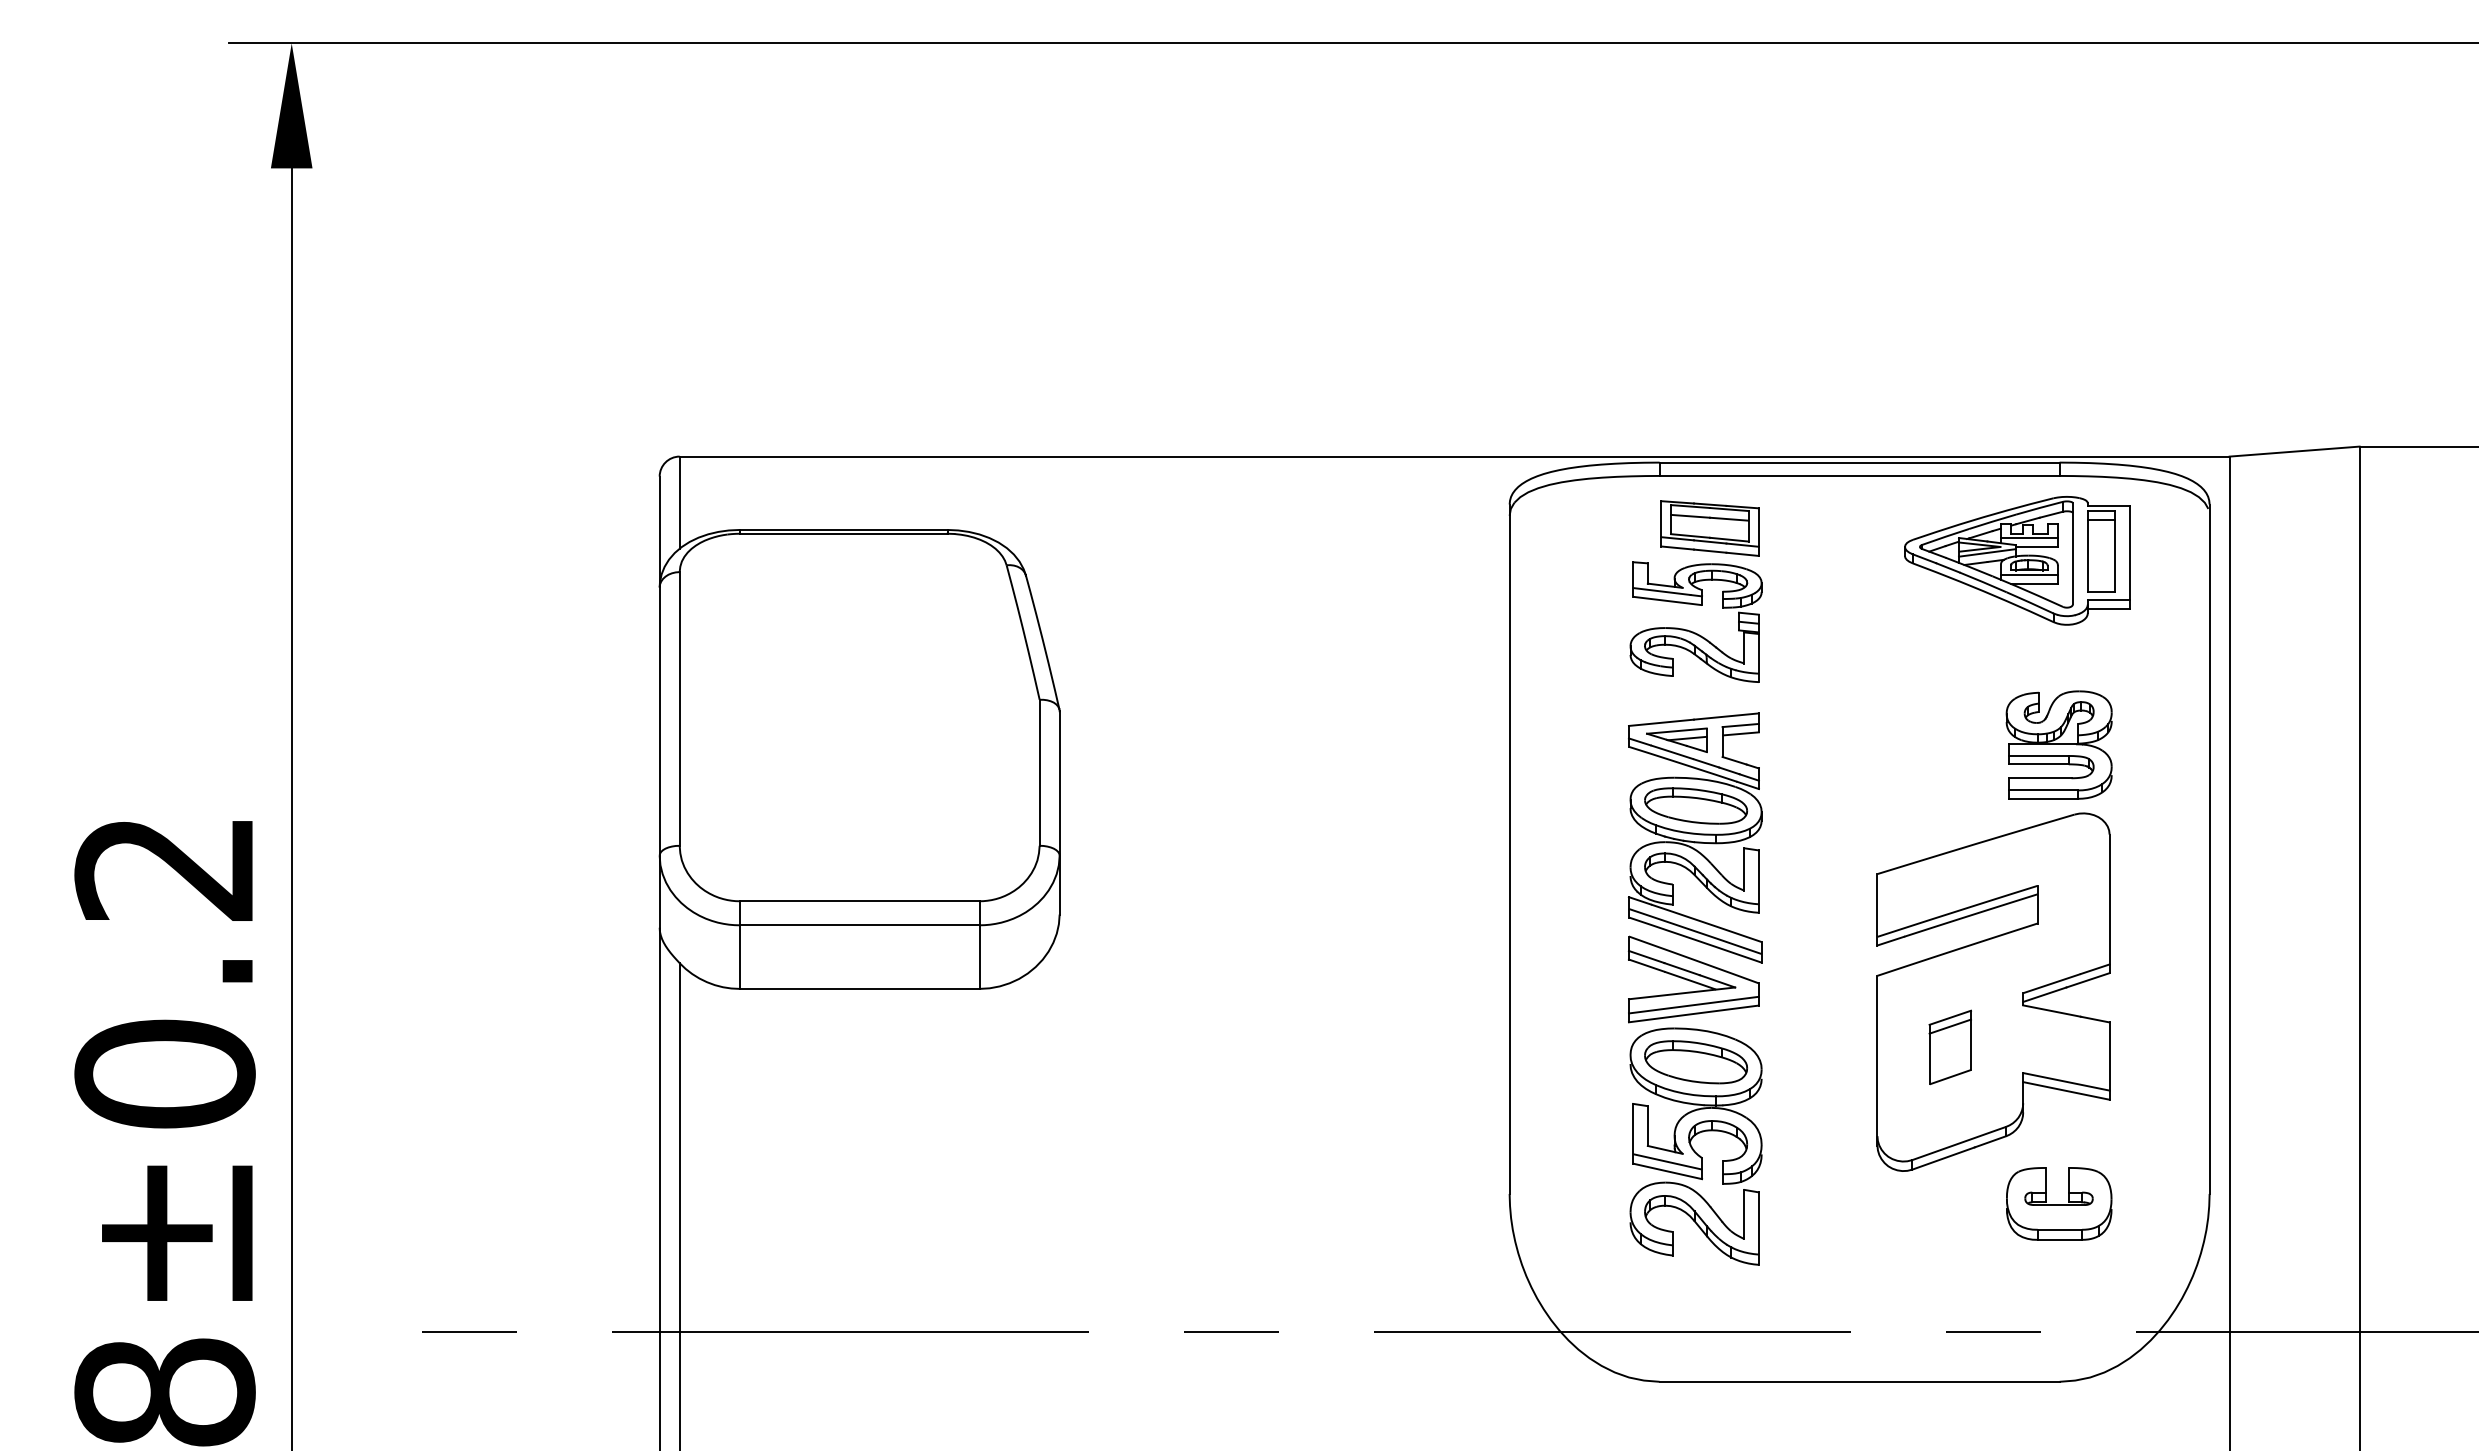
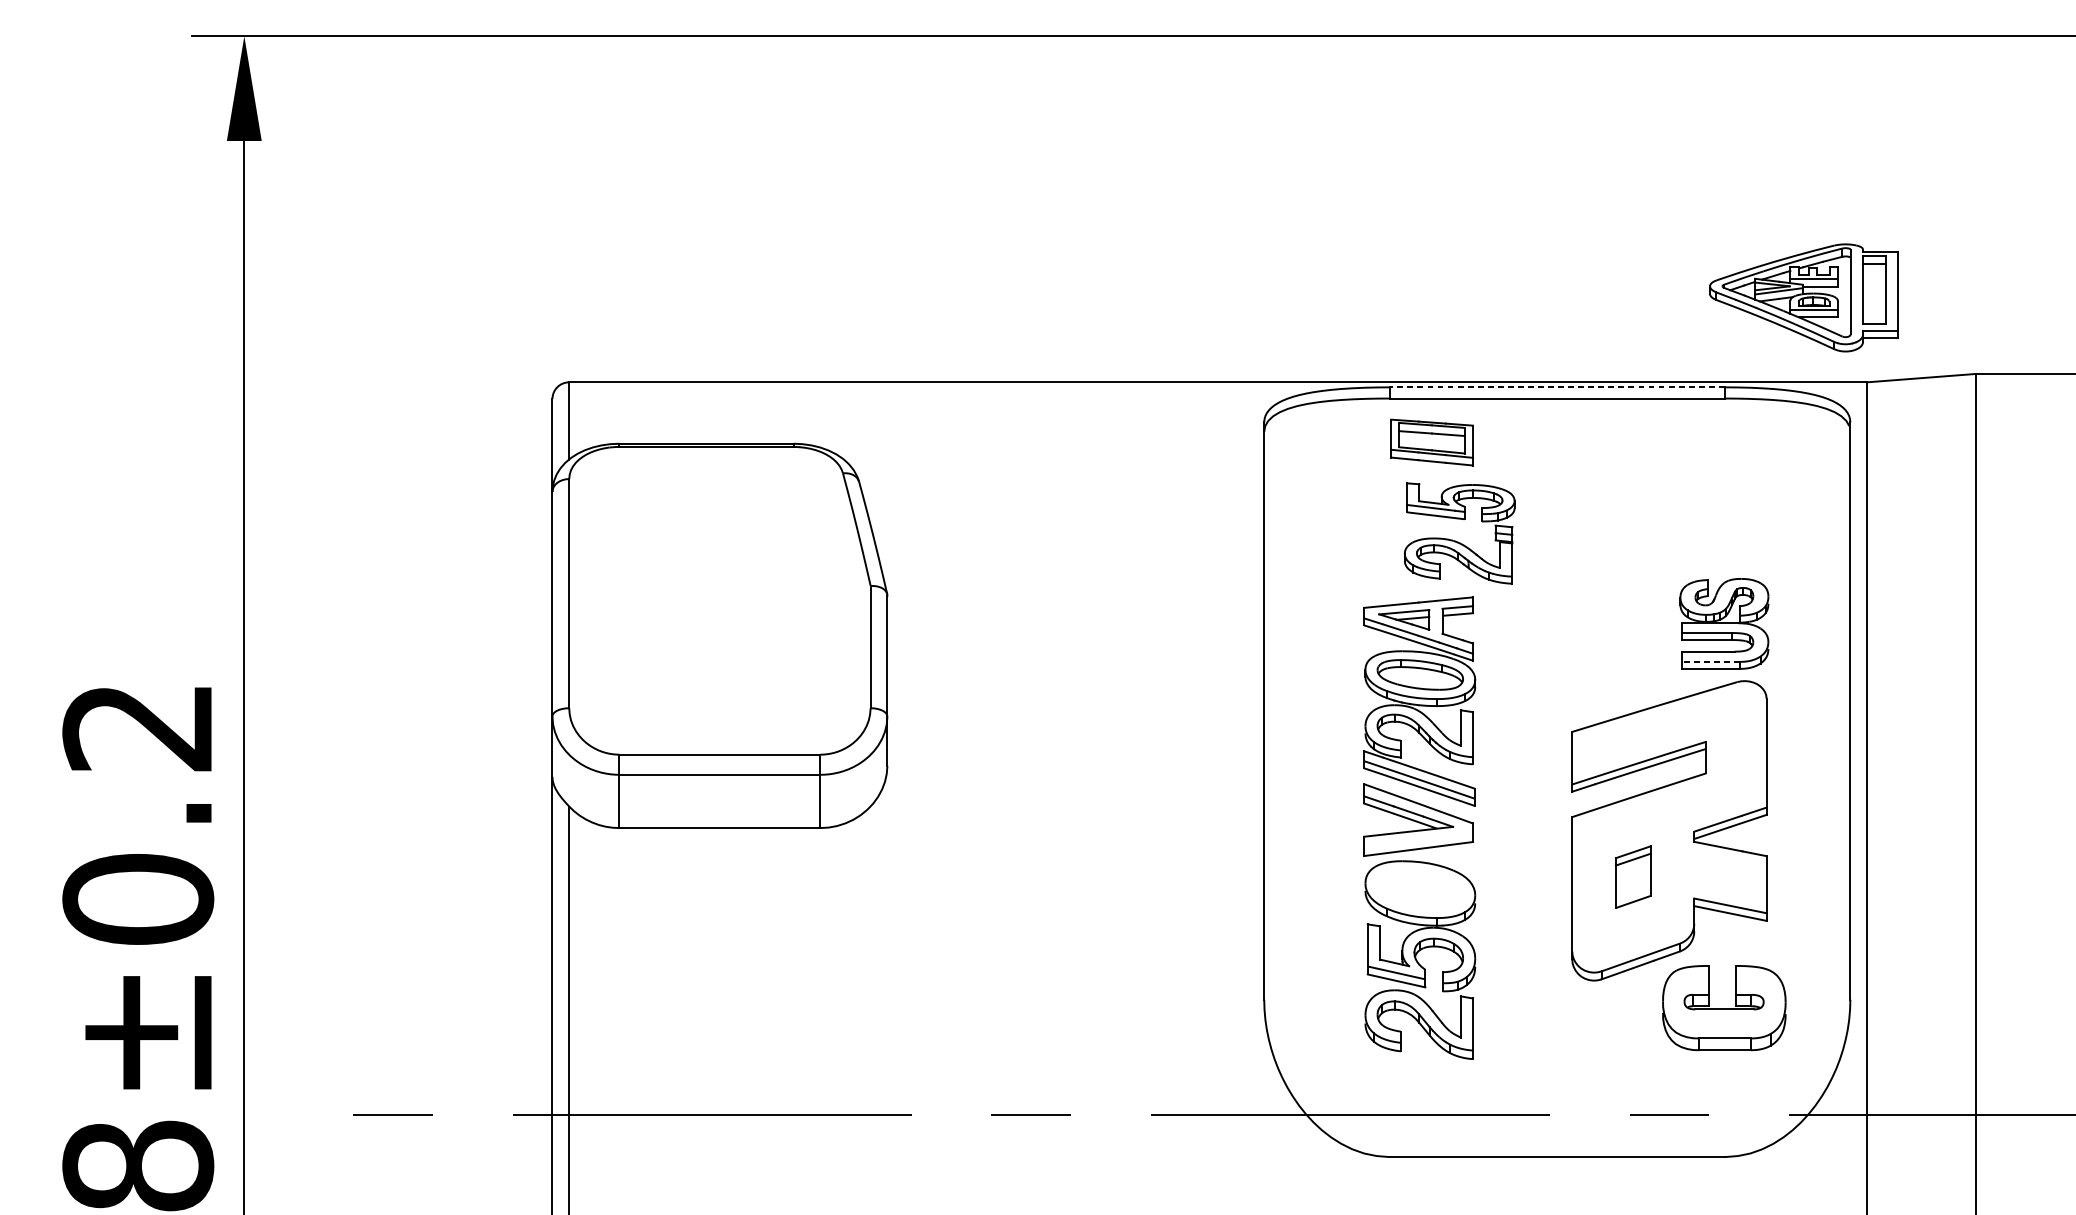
line: (1859, 462) -> (1557, 387), solid -> dashed
part: (2017, 560) -> (1804, 297), moved
part: (1693, 631) -> (1457, 541), moved
line: (2043, 790) -> (1711, 661), solid -> dashed
line: (1693, 1004) -> (1418, 841), removed
part: (1695, 1062) -> (1419, 889), removed
part: (2059, 1203) -> (1724, 1007), size x1.4

